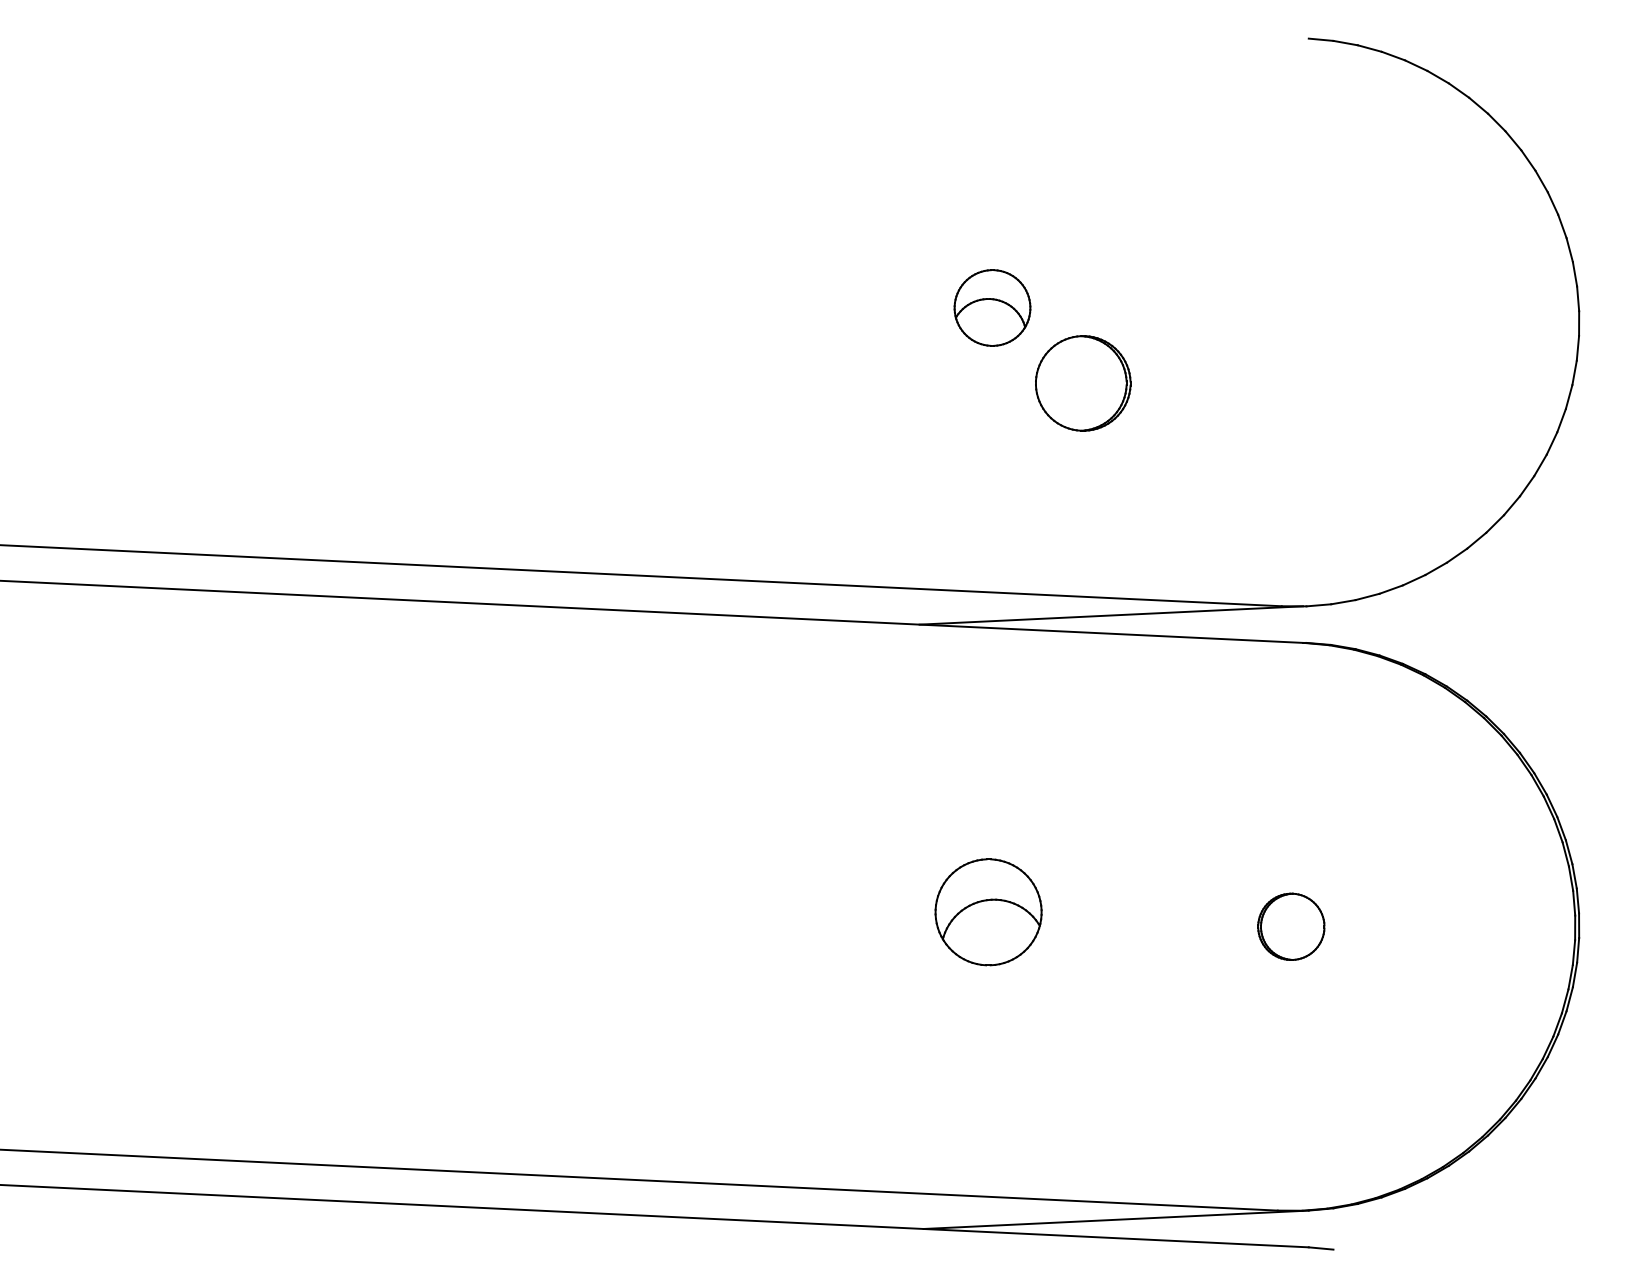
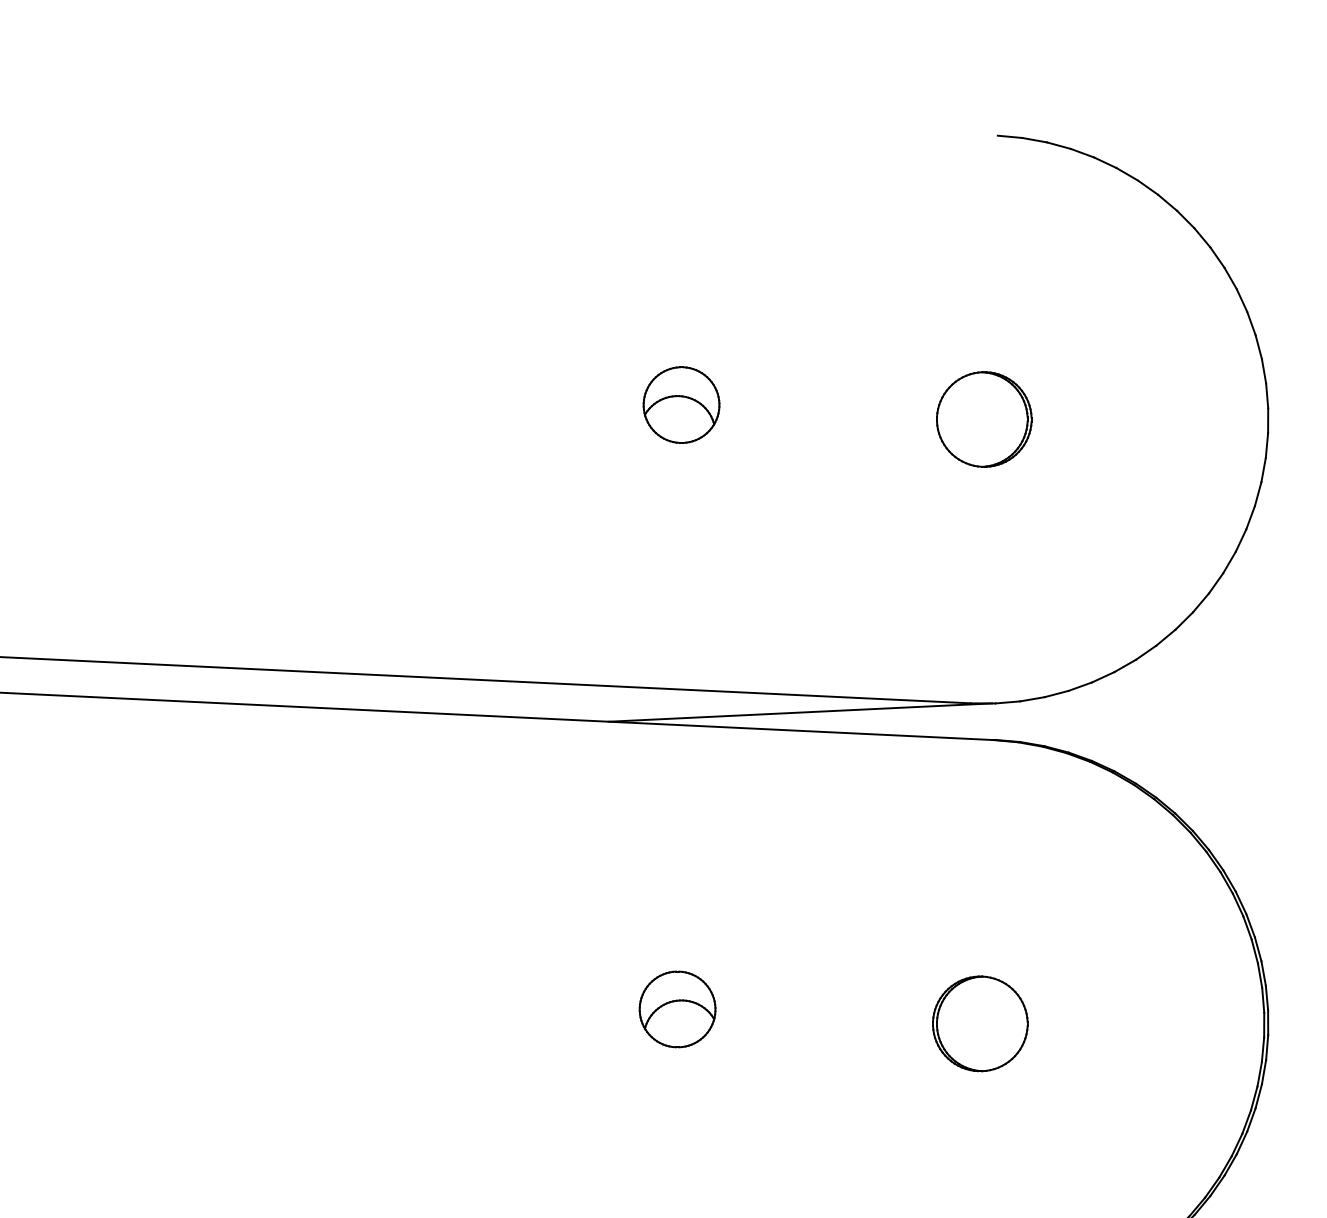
part: (1083, 383) -> (984, 419), moved
part: (988, 912) -> (677, 1009), size x0.71
part: (1291, 926) -> (980, 1023), size x1.43

